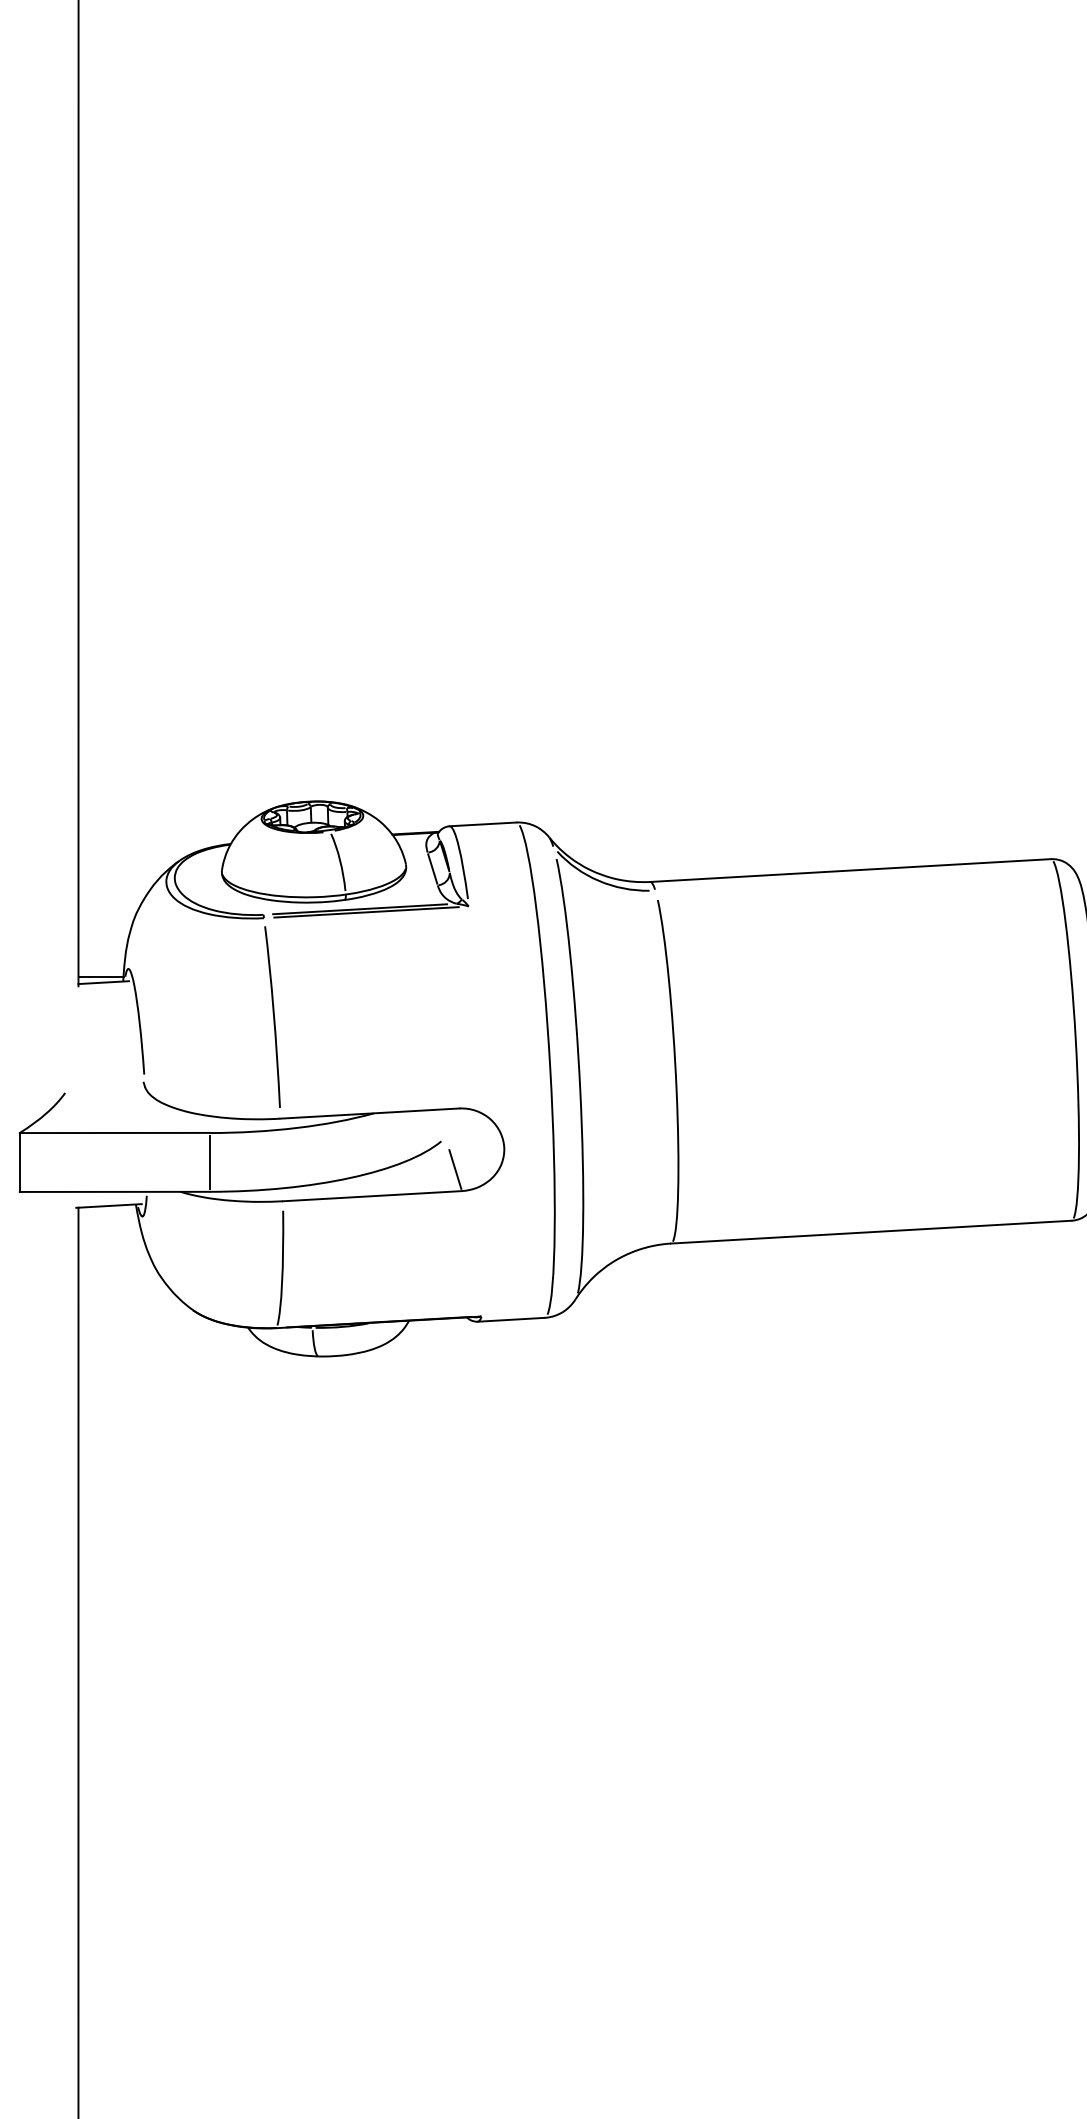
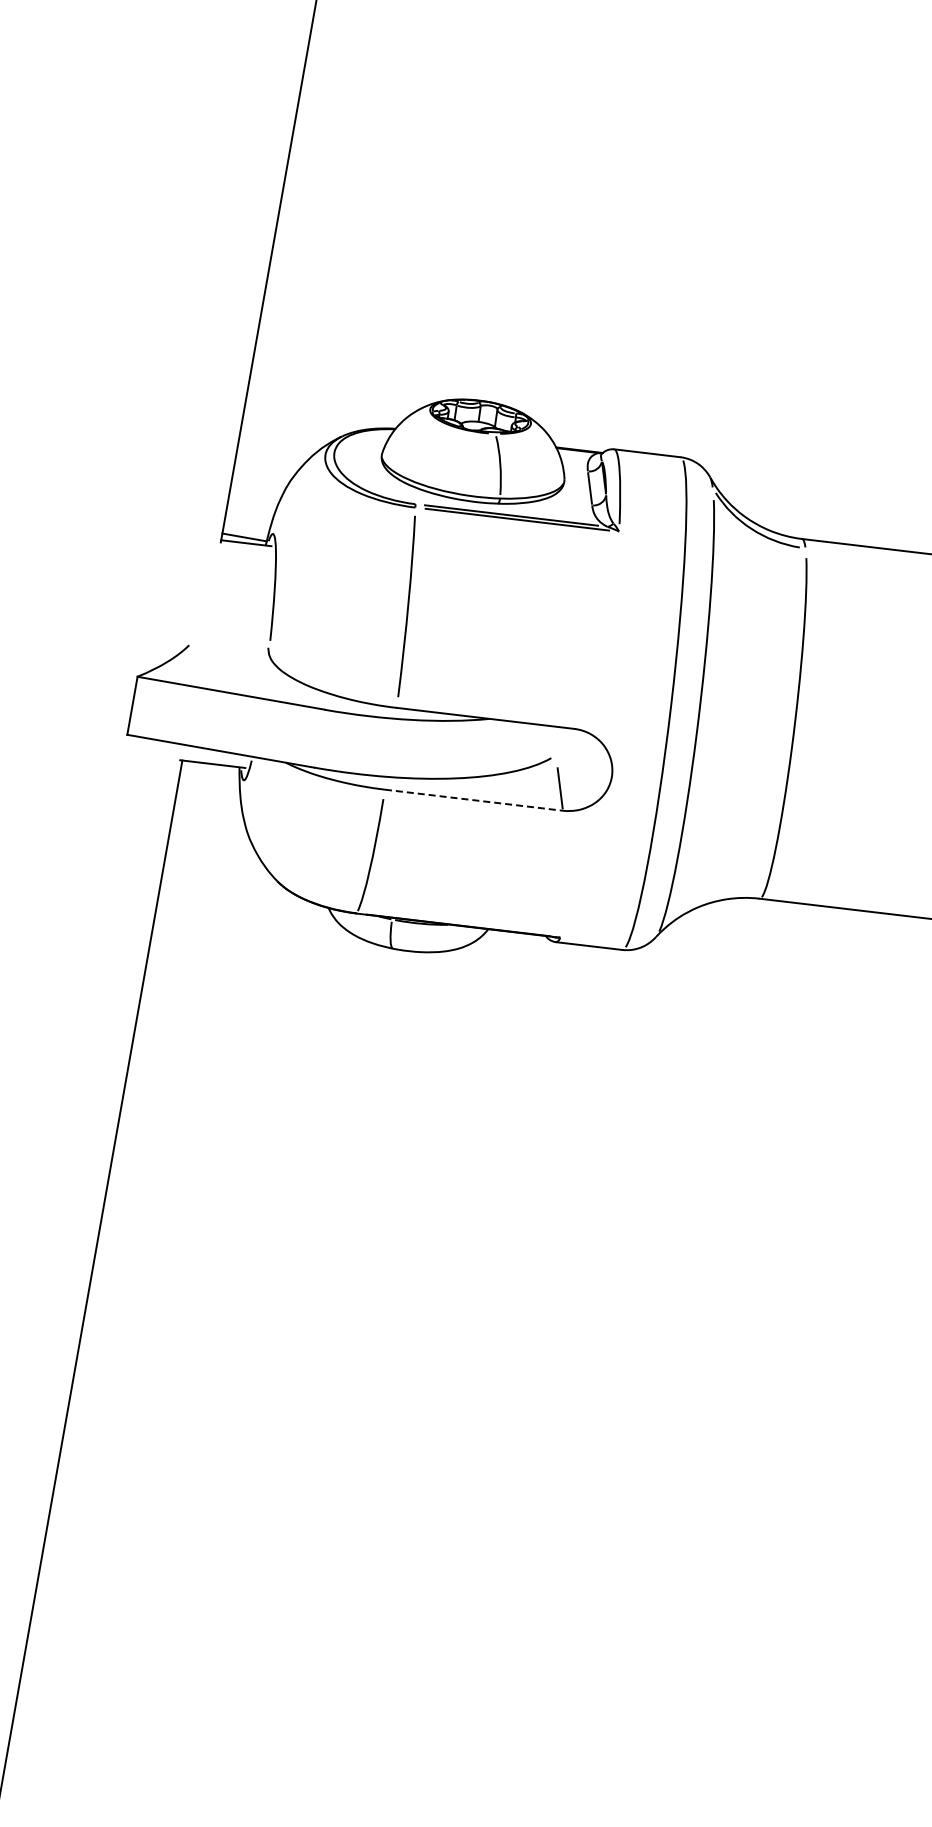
line: (209, 1161) -> (319, 737), removed
line: (372, 1196) -> (473, 800), solid -> dashed

